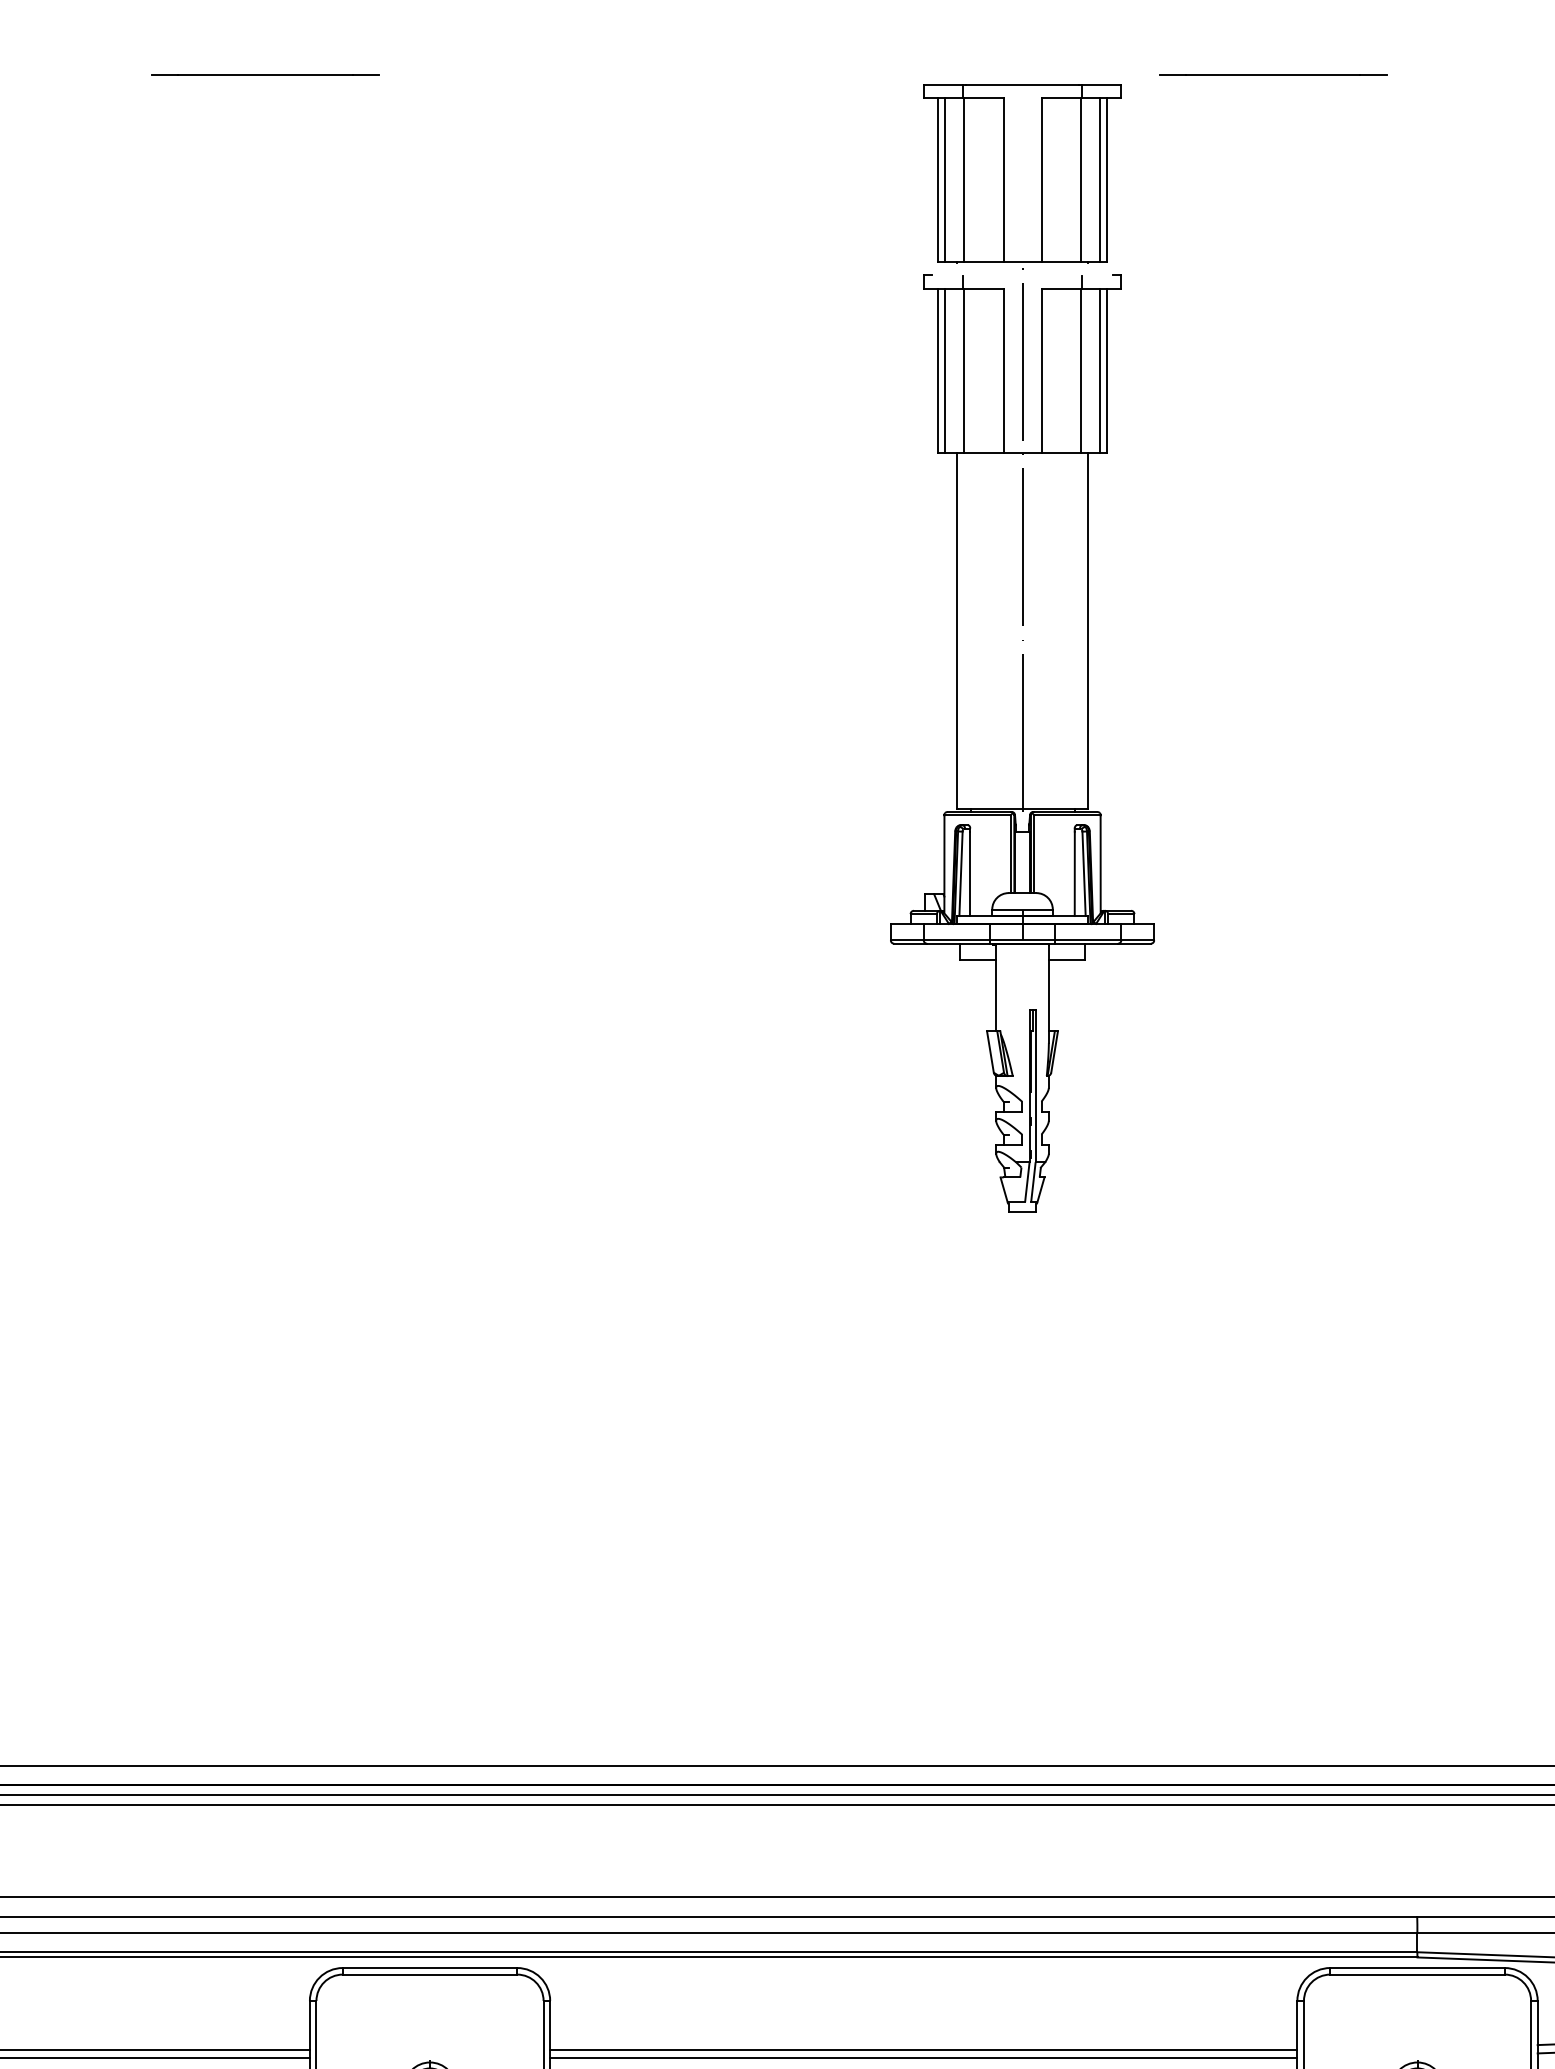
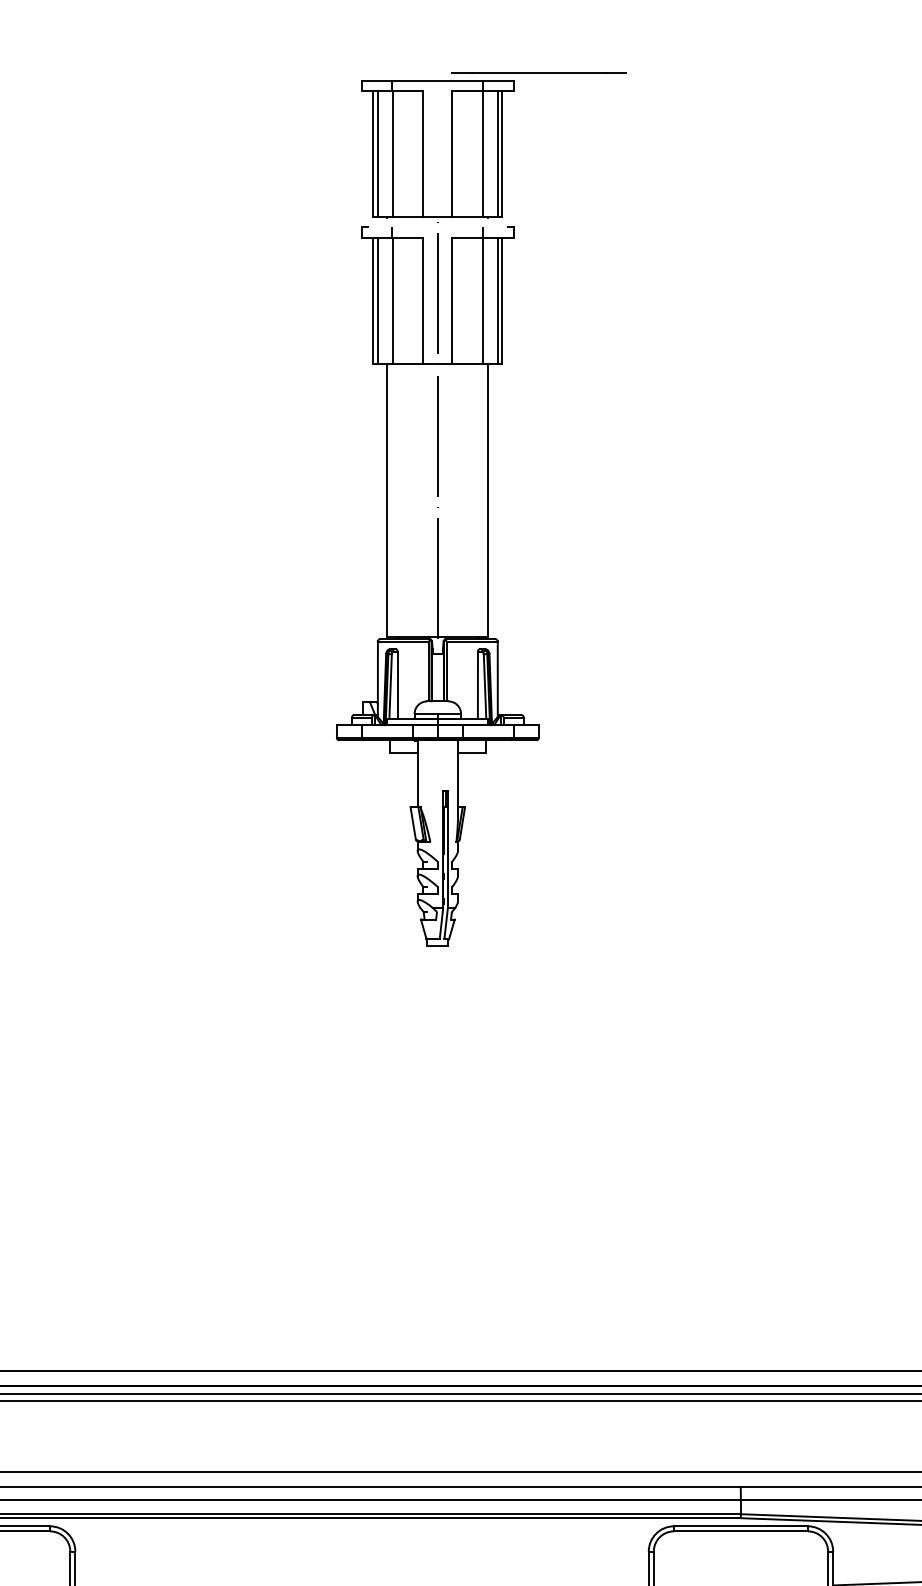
line: (1273, 74) -> (539, 73), moved

